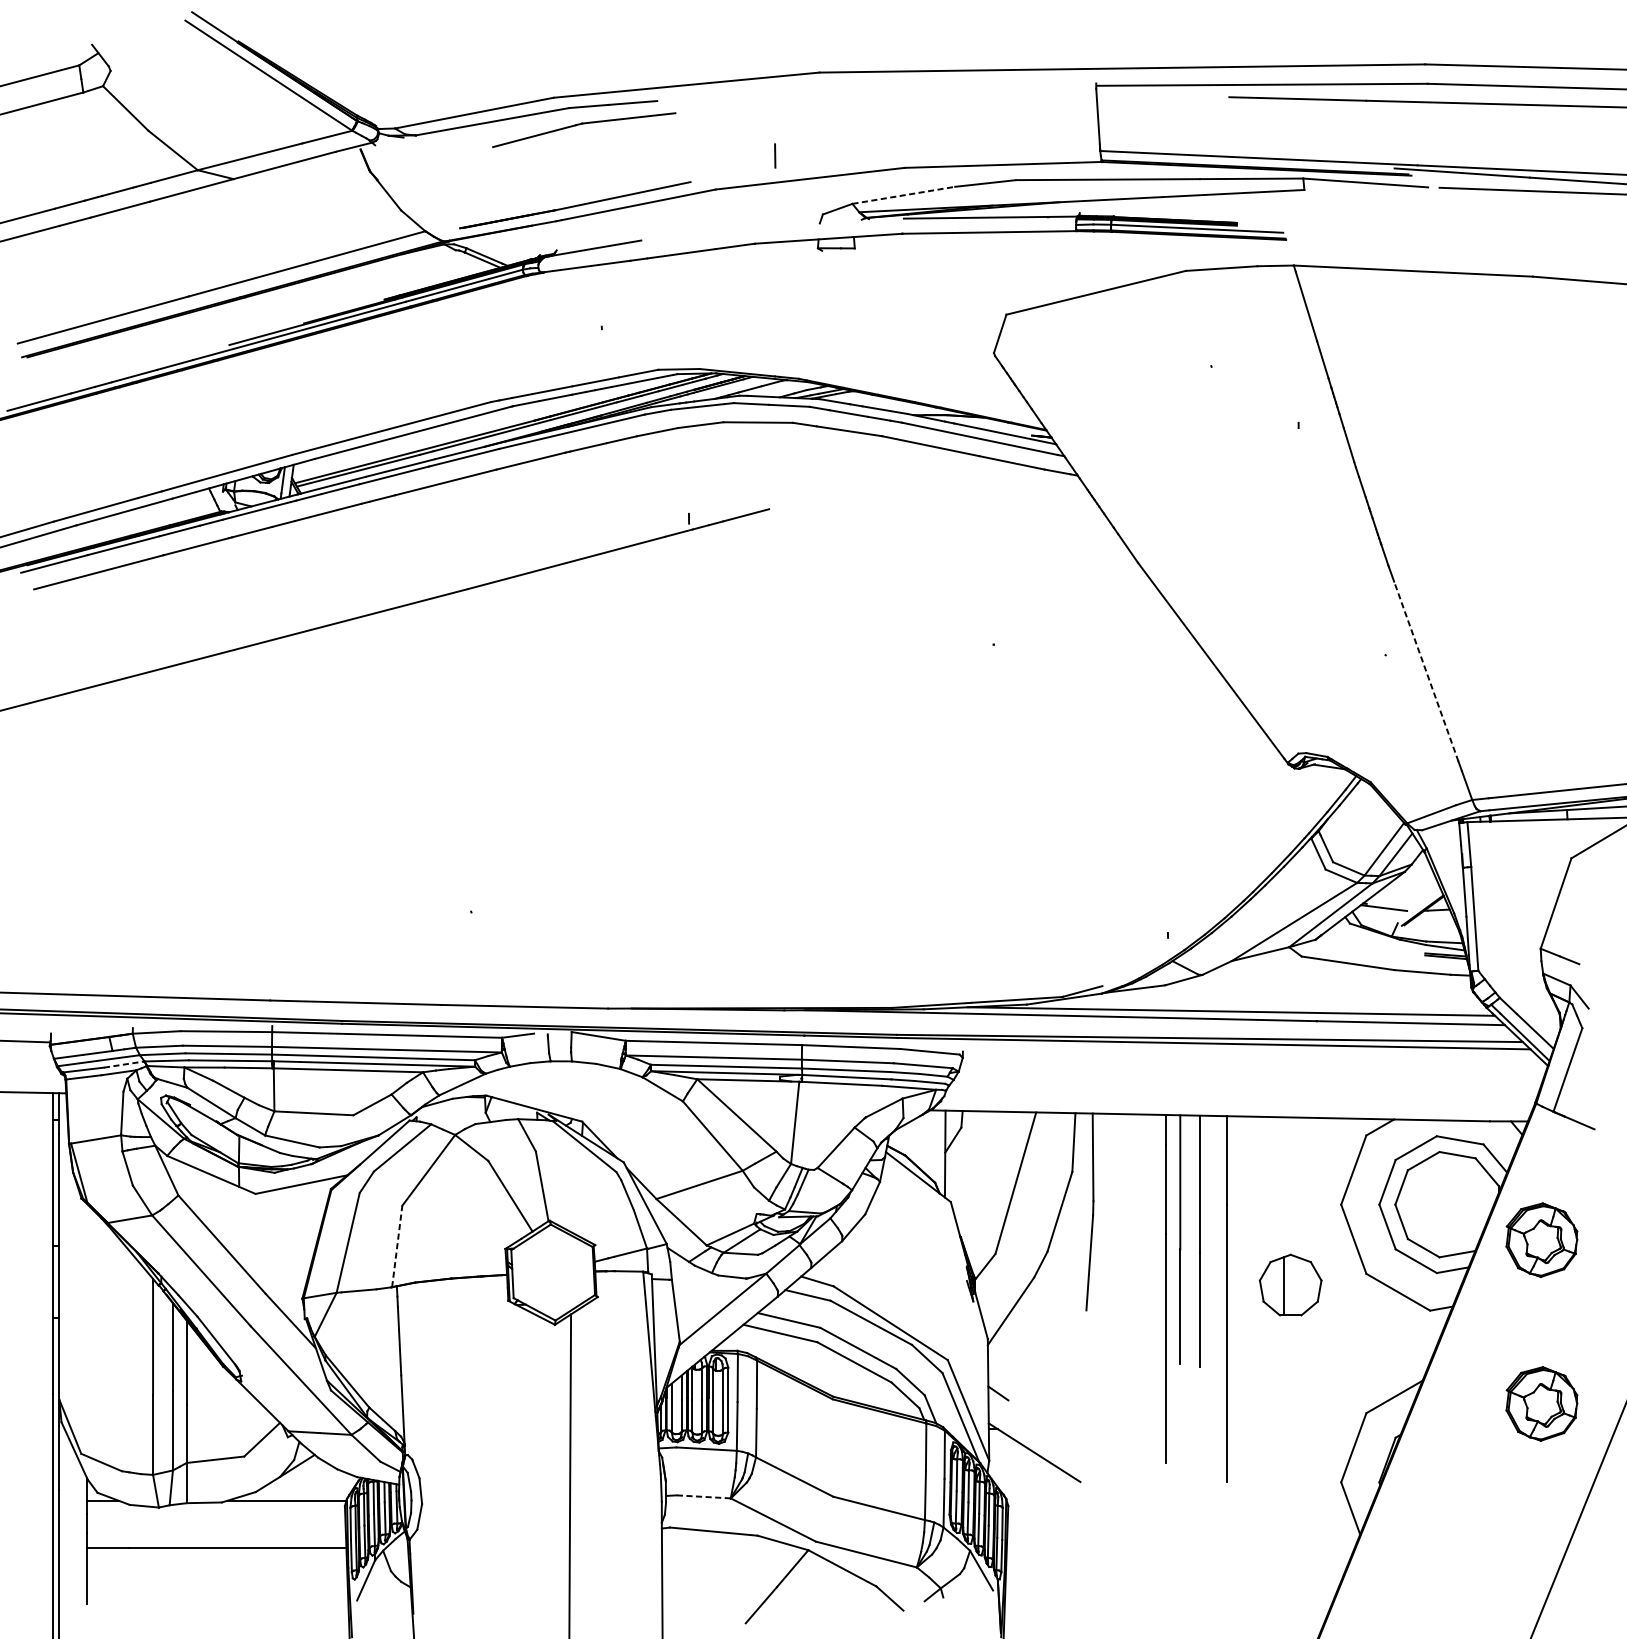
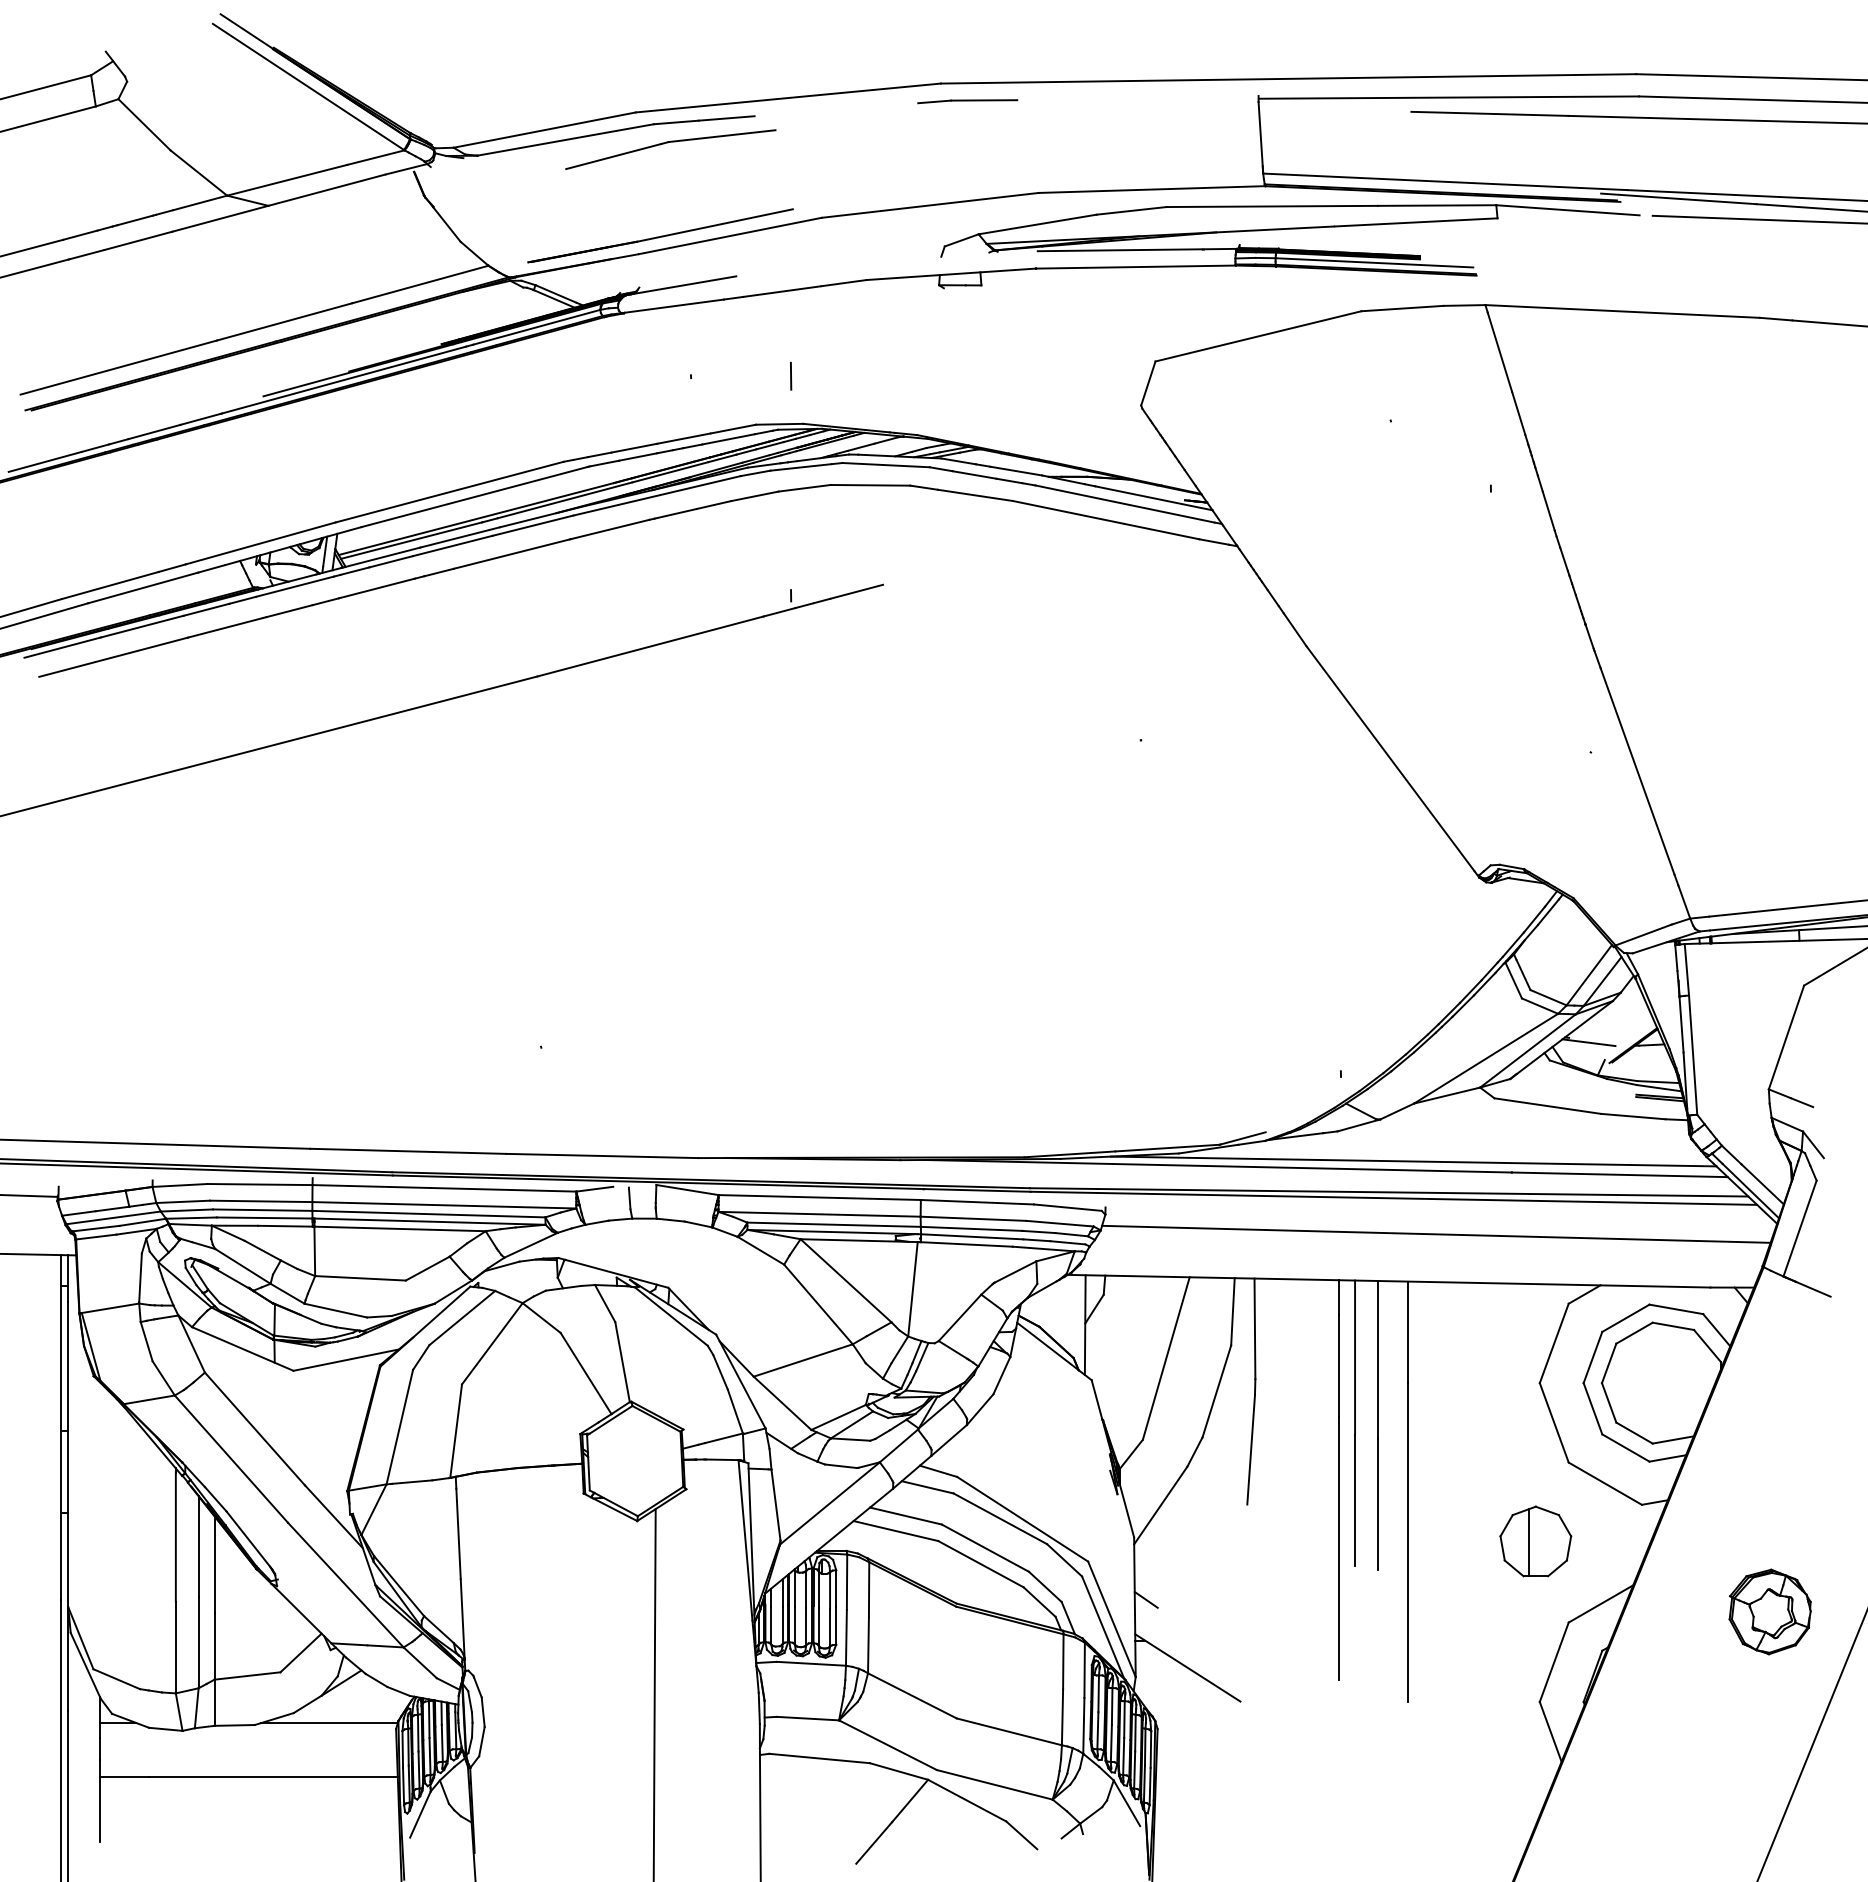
part: (842, 88) -> (967, 101), added
line: (775, 156) -> (791, 376), moved
line: (903, 195) -> (1037, 224), dashed -> solid
line: (1426, 671) -> (1637, 771), dashed -> solid
line: (124, 1064) -> (143, 1222), dashed -> solid
line: (1251, 1074) -> (1436, 1233), added
part: (1541, 1239) -> (1769, 1423), removed
line: (397, 1245) -> (456, 1430), dashed -> solid
part: (1290, 1285) -> (1535, 1541), moved
line: (703, 1496) -> (807, 1718), dashed -> solid

